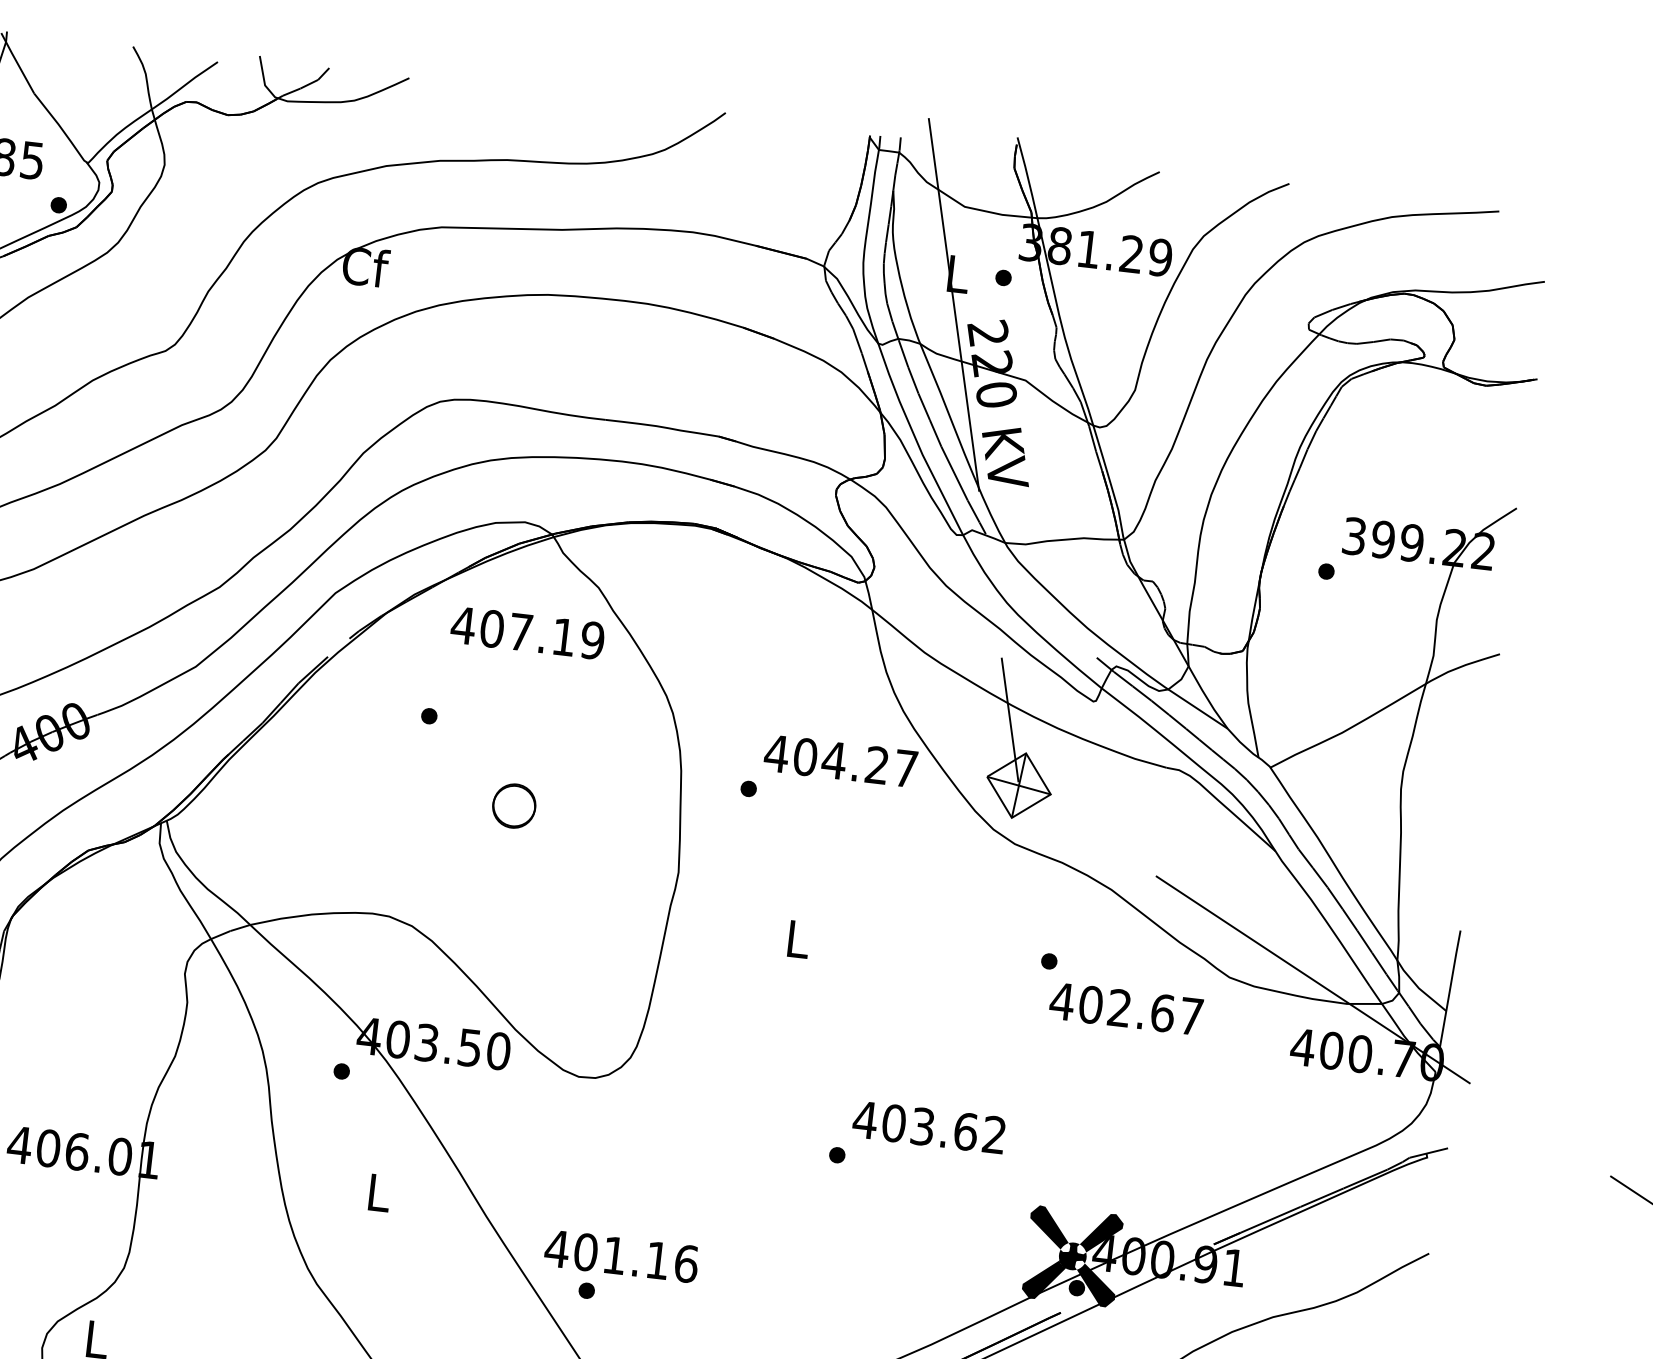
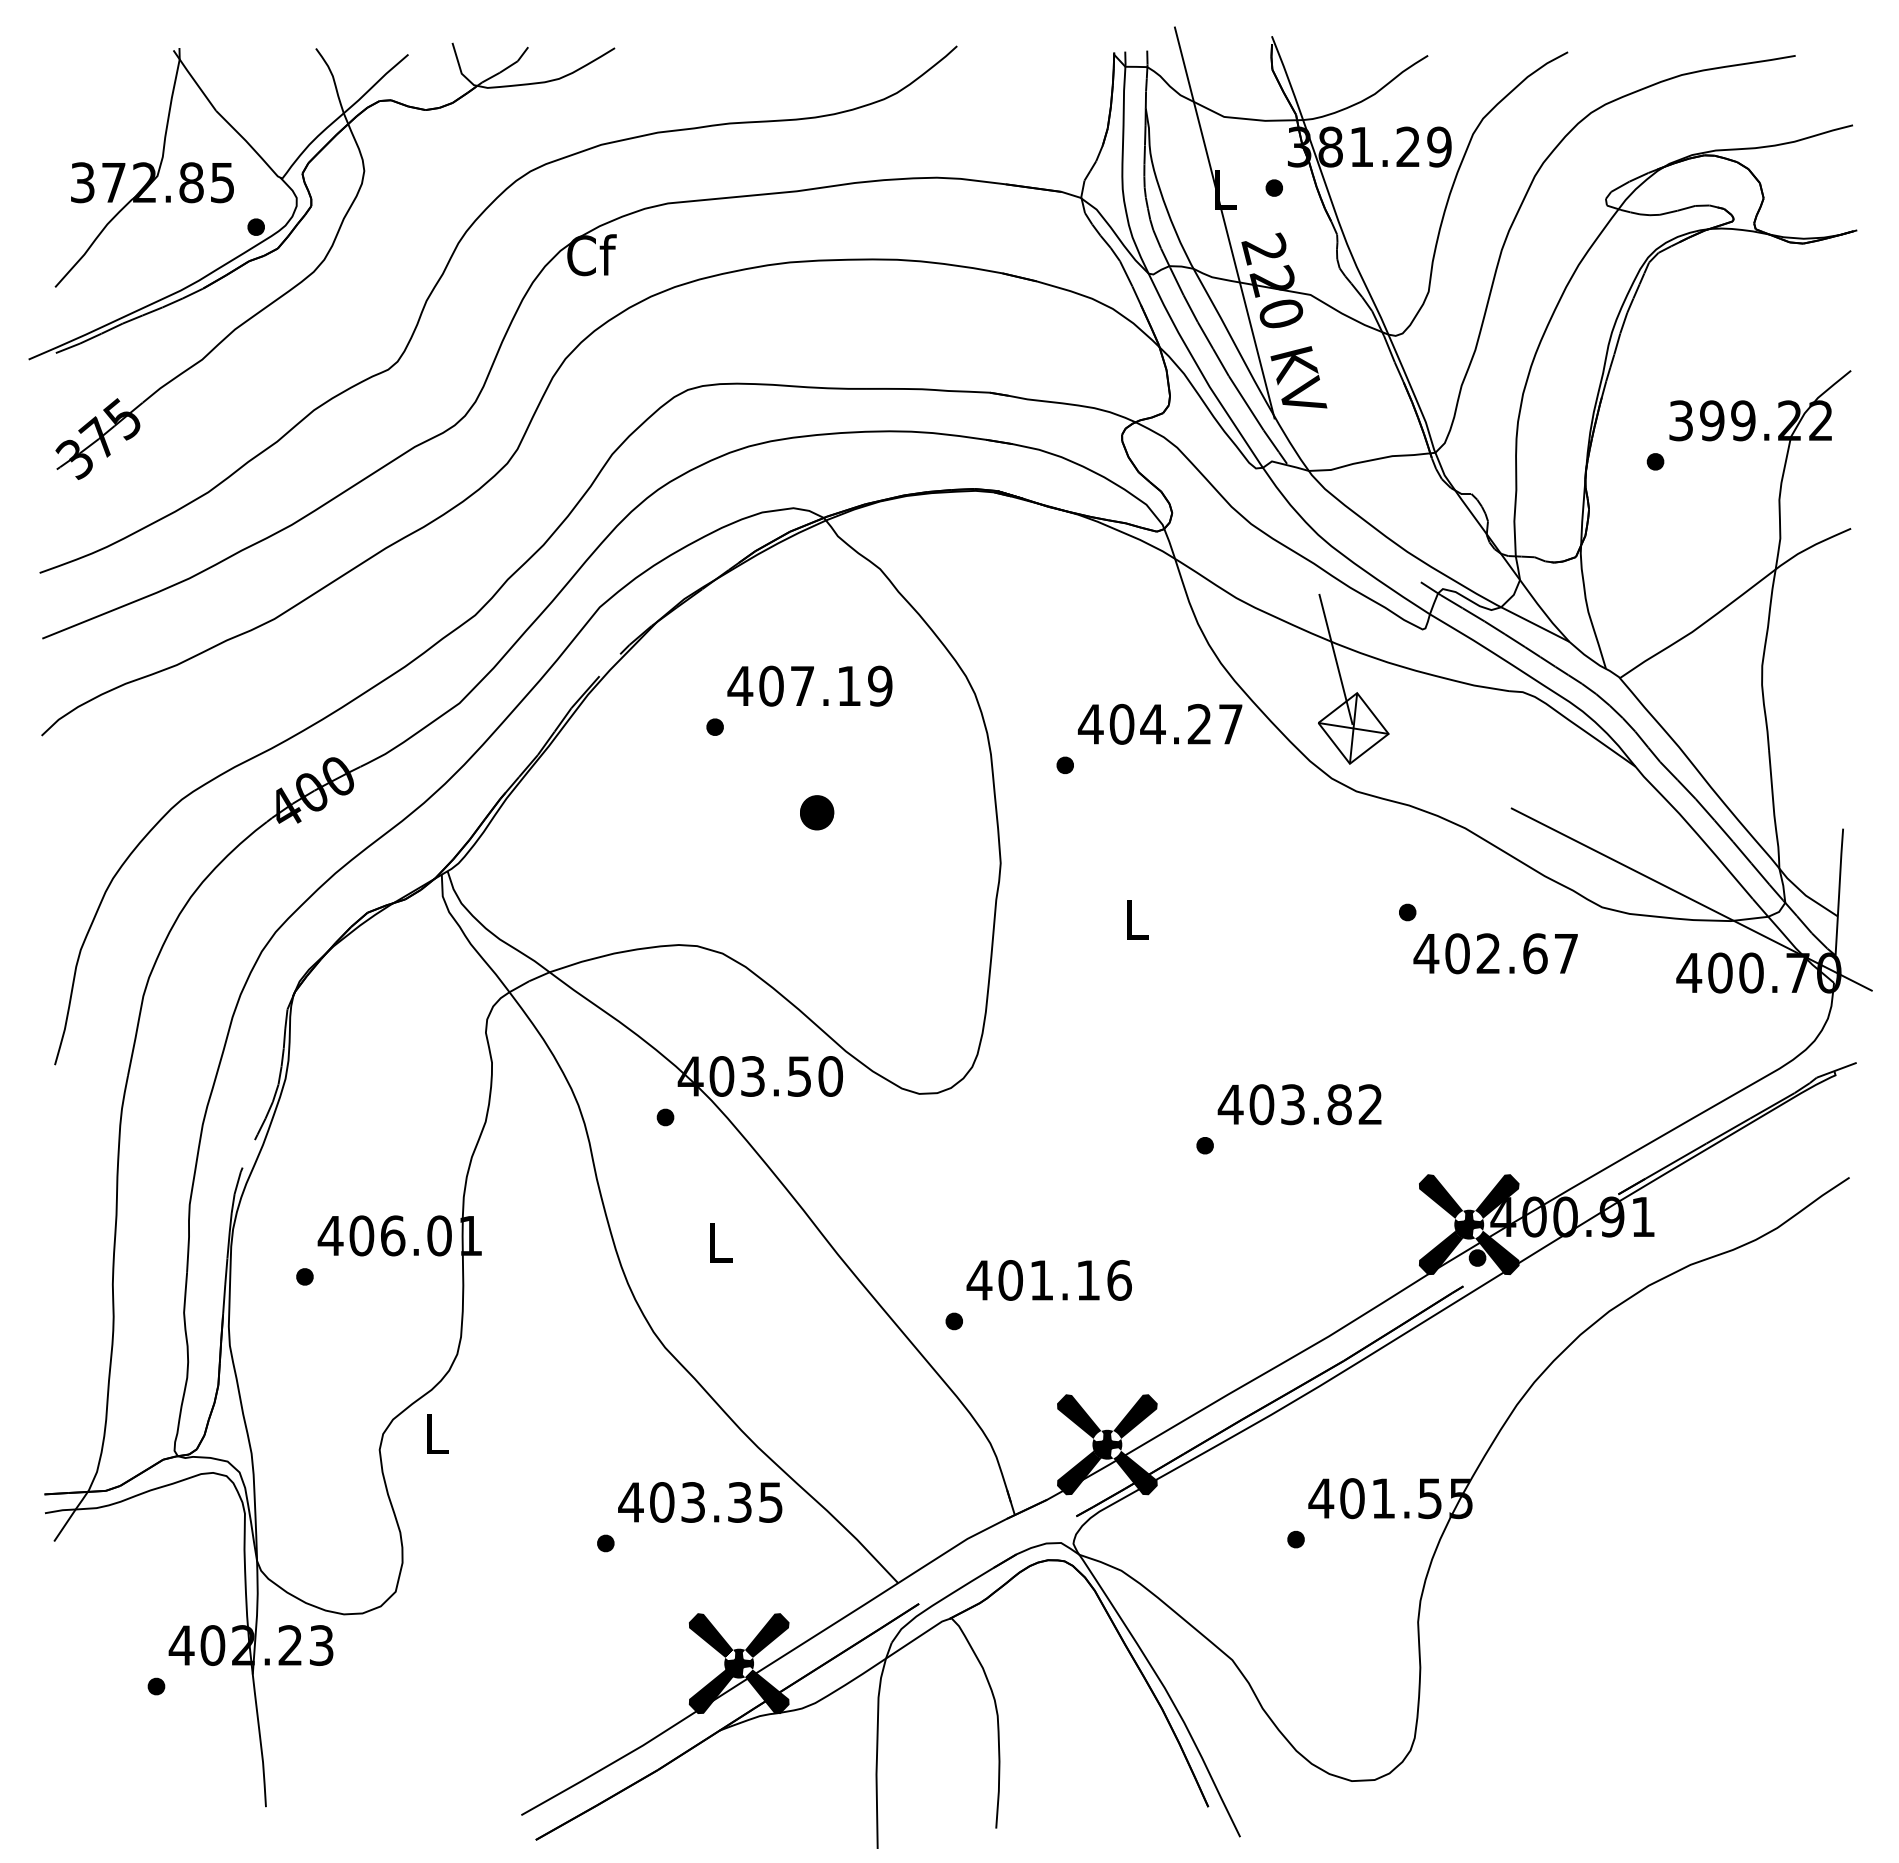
text: (527, 632) -> (809, 685), moved
part: (514, 805) -> (817, 812), size x0.71
text: (965, 1131) -> (1339, 1104), 403.62 -> 403.82
text: (620, 1256) -> (1048, 1280), moved

